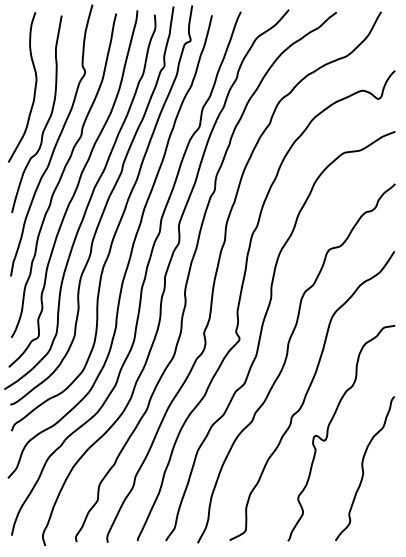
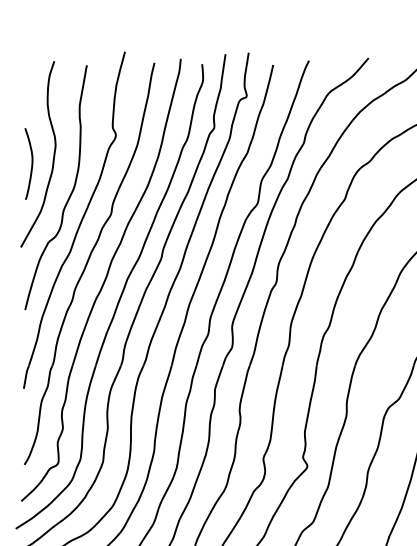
curve: (16, 94) -> (30, 163), added

